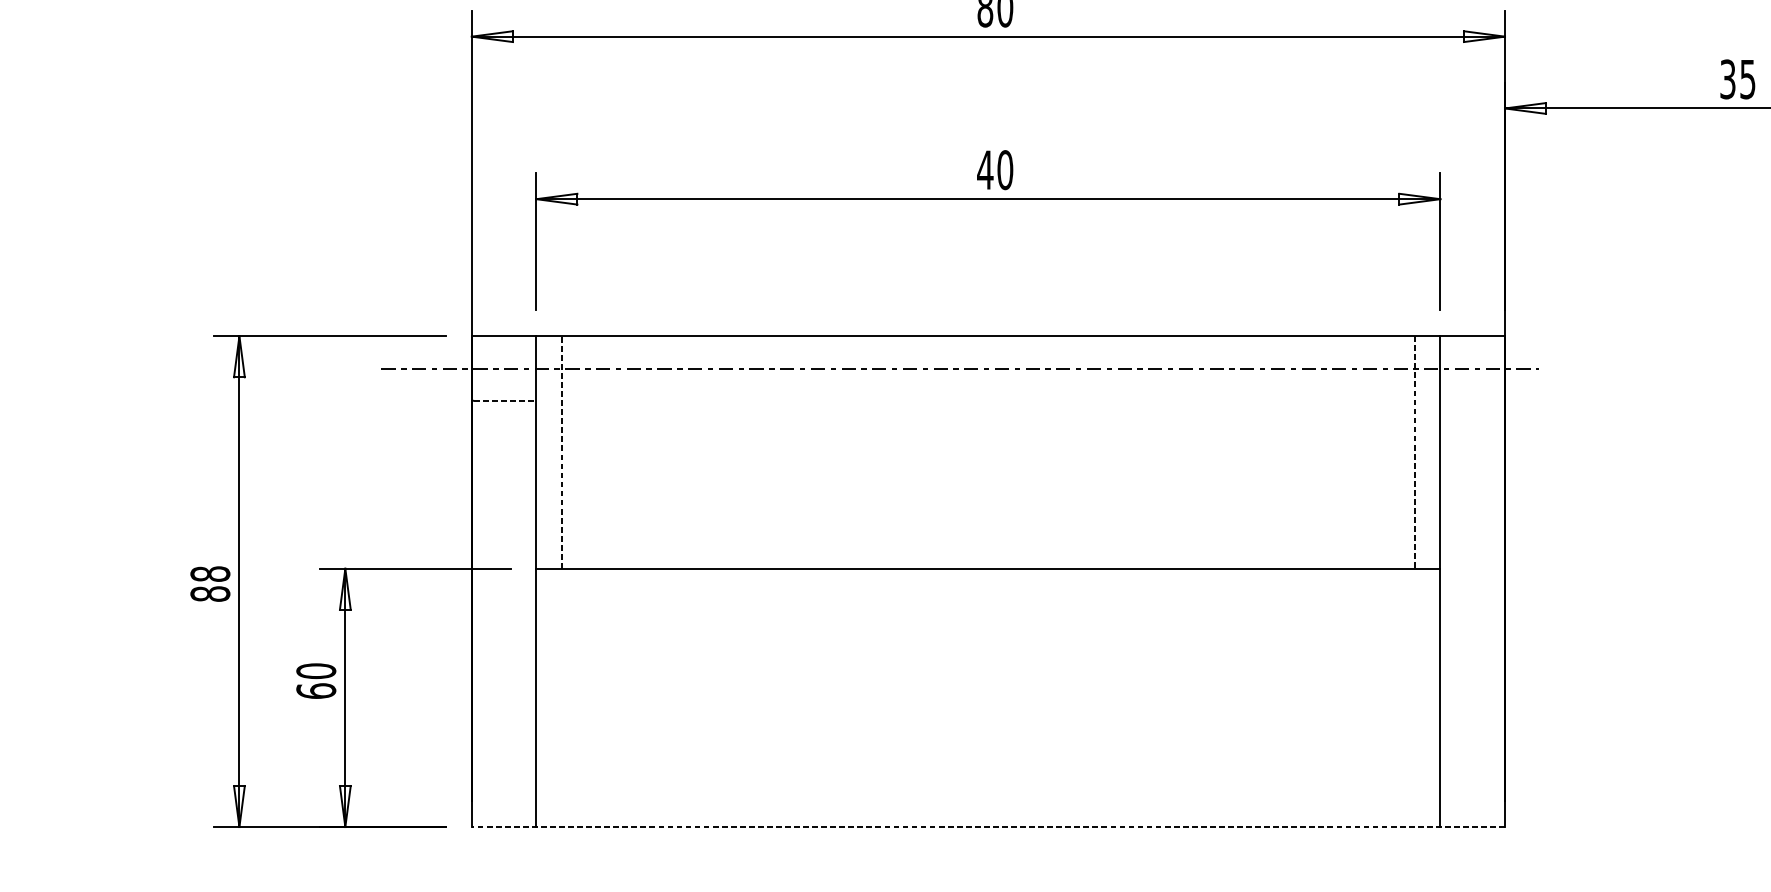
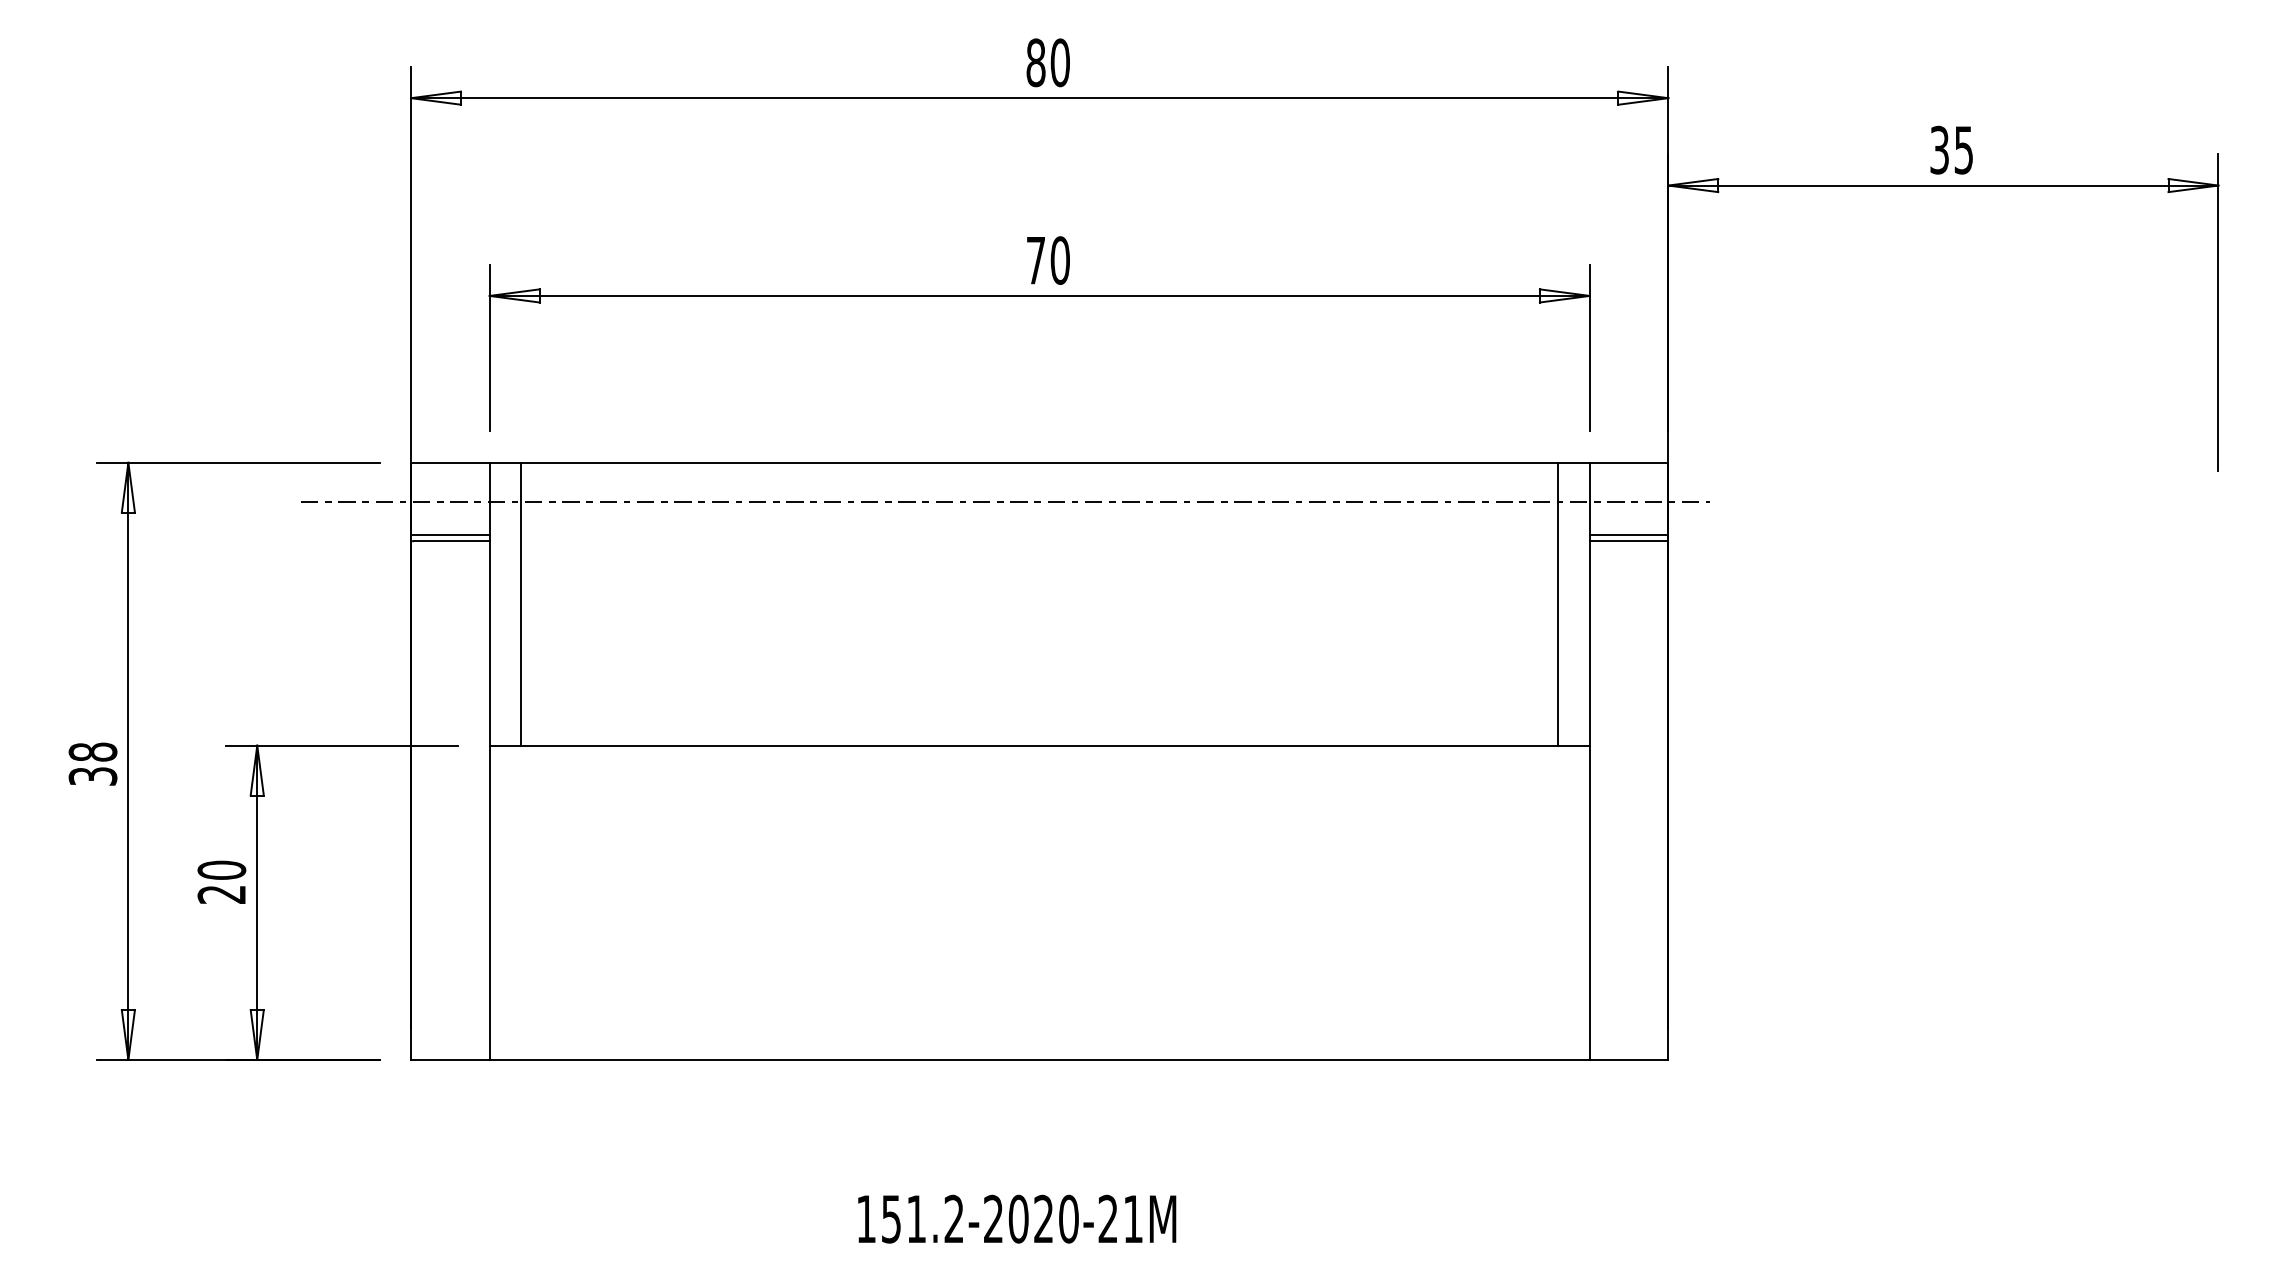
text: (984, 170) -> (1035, 260), 40 -> 70
line: (504, 396) -> (450, 535), added
line: (1472, 396) -> (1628, 535), added
line: (504, 400) -> (451, 541), dashed -> solid
line: (1472, 400) -> (1628, 541), added
line: (562, 451) -> (521, 603), dashed -> solid
line: (1414, 452) -> (1558, 604), dashed -> solid
text: (209, 594) -> (92, 776), 88 -> 38
text: (315, 690) -> (221, 893), 60 -> 20
line: (988, 826) -> (1039, 1059), dashed -> solid

